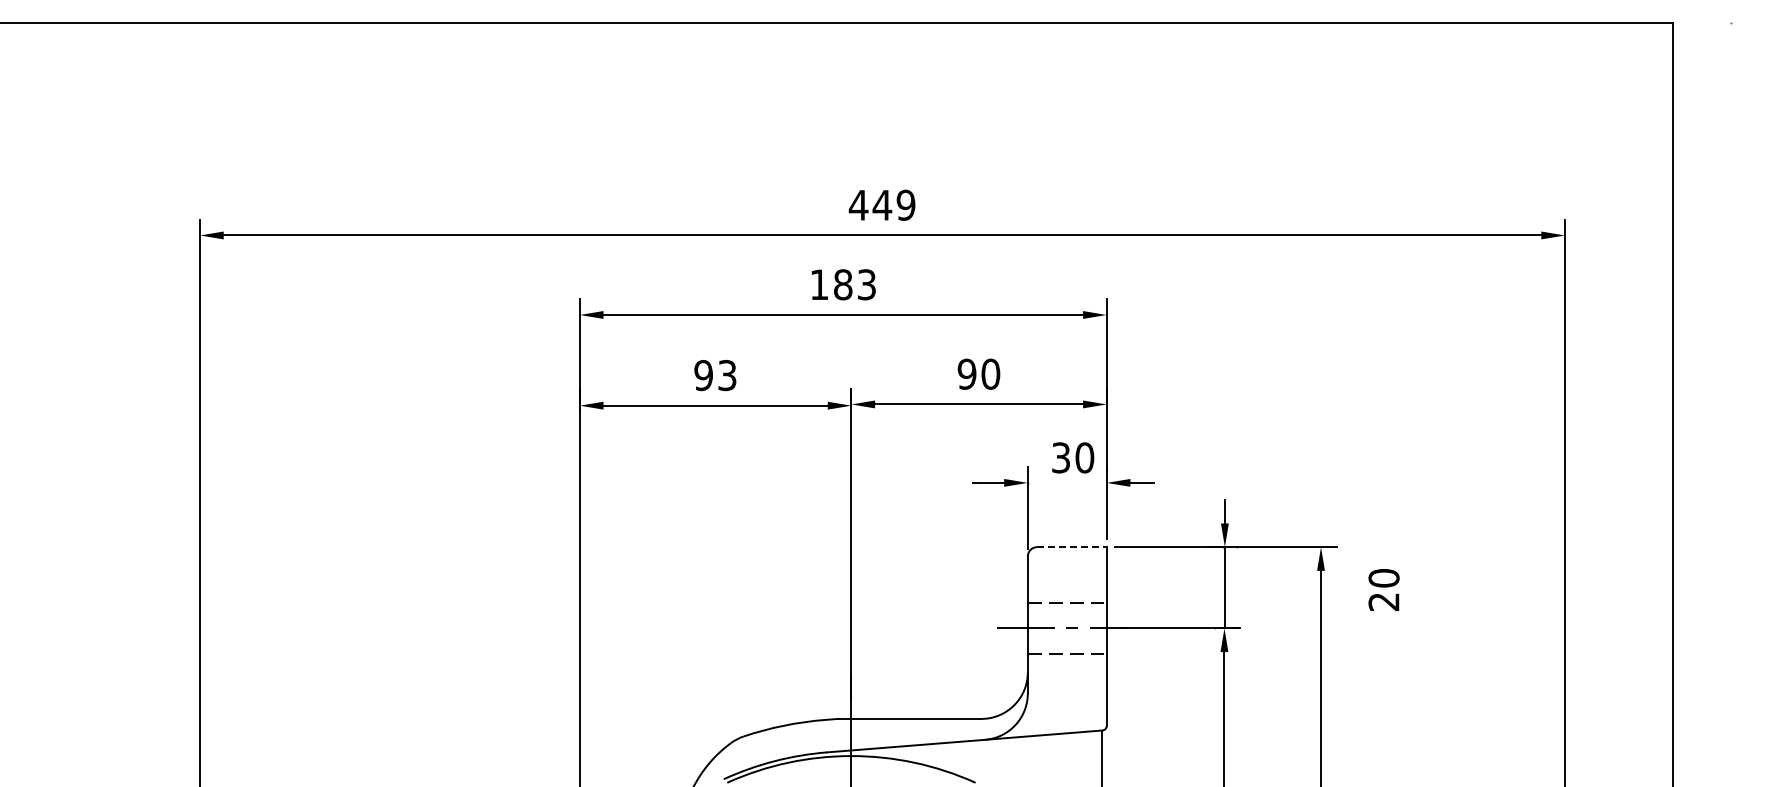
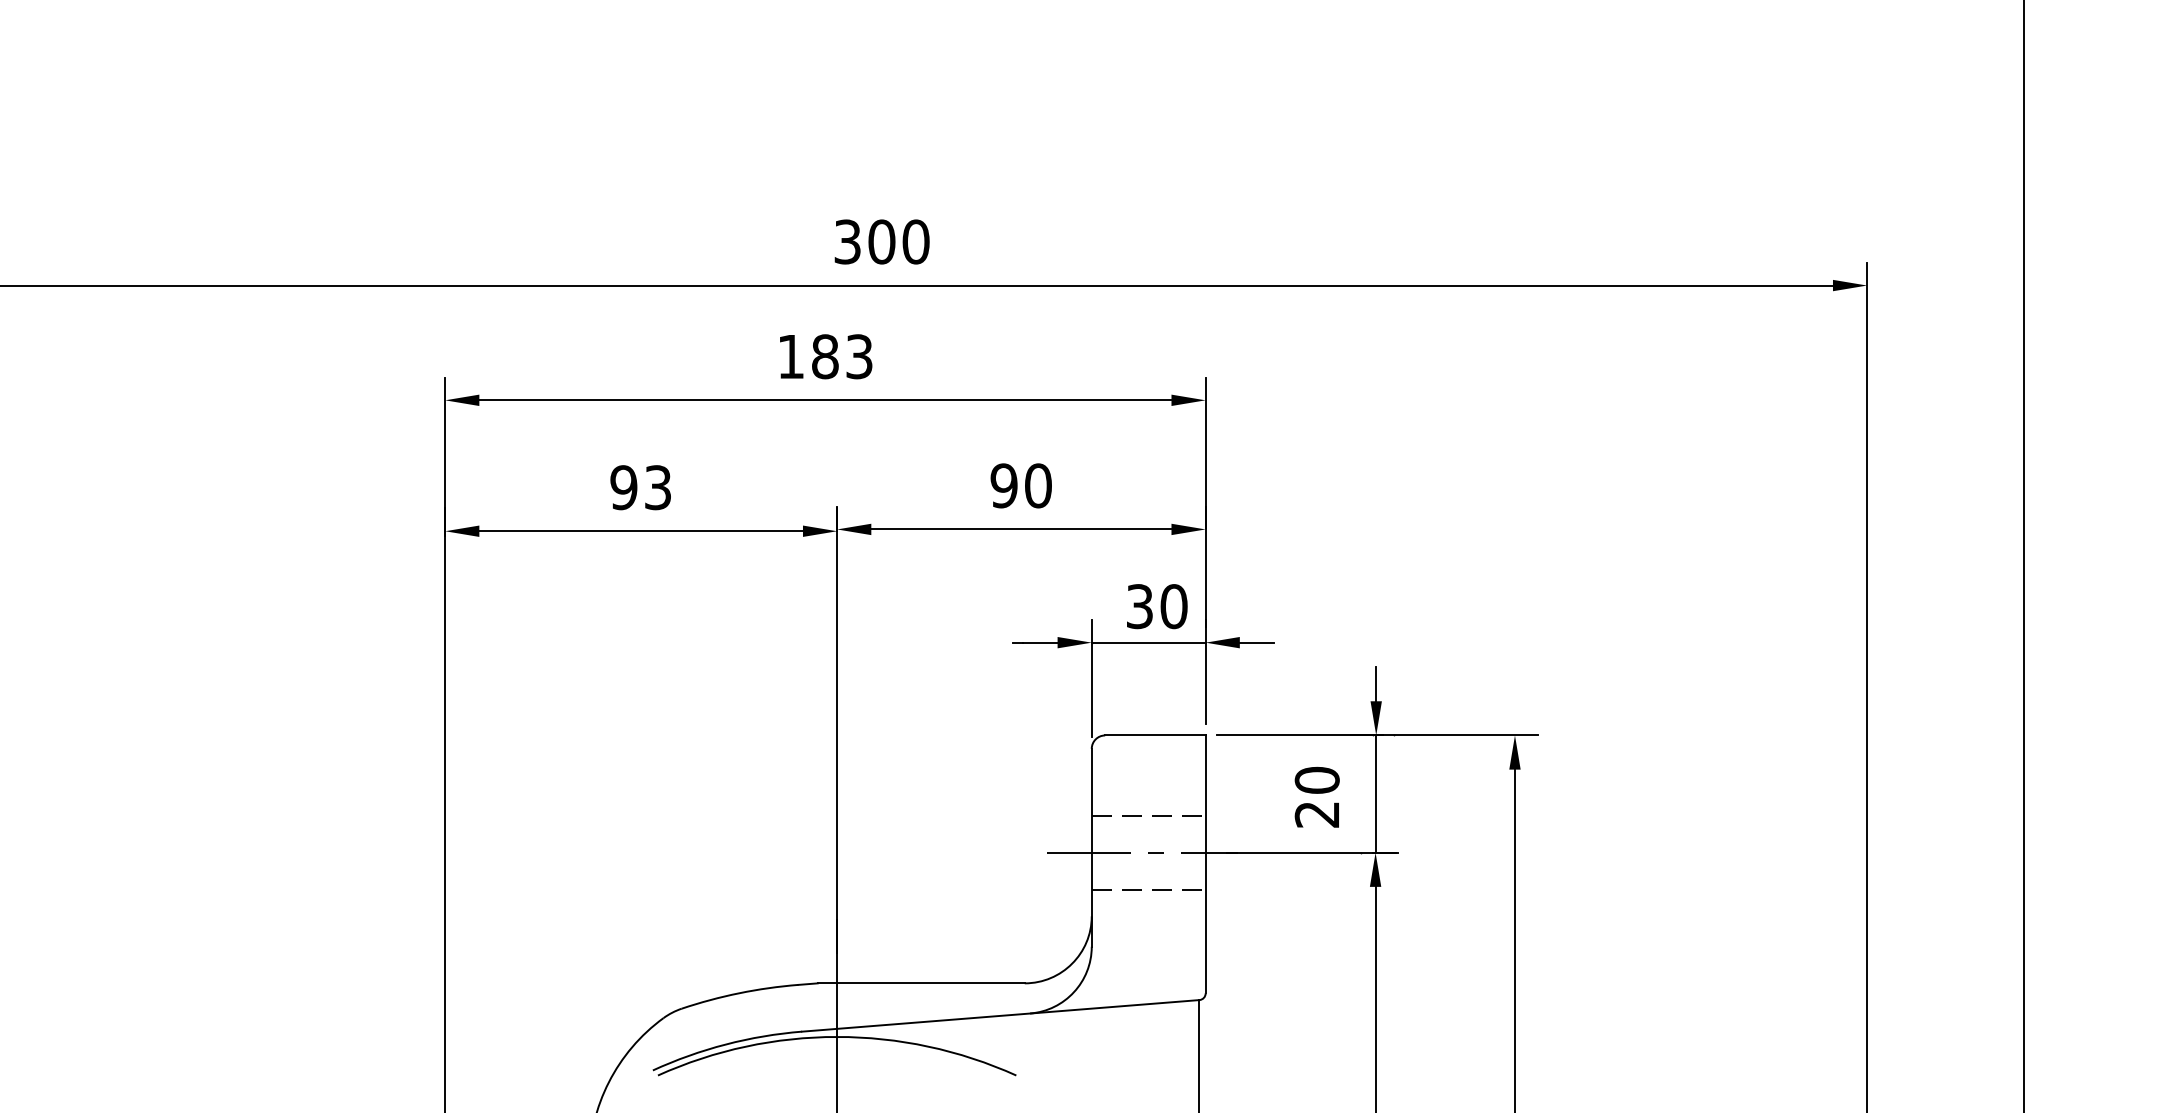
text: (881, 204) -> (880, 240), 449 -> 300
line: (1066, 482) -> (1147, 642), added
line: (1071, 547) -> (1154, 735), dashed -> solid
text: (1383, 589) -> (1316, 796), moved

